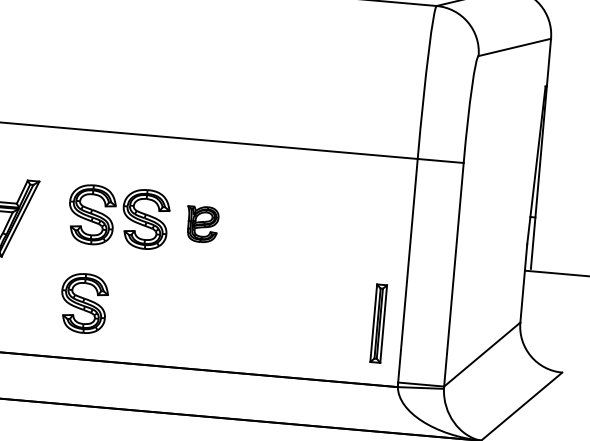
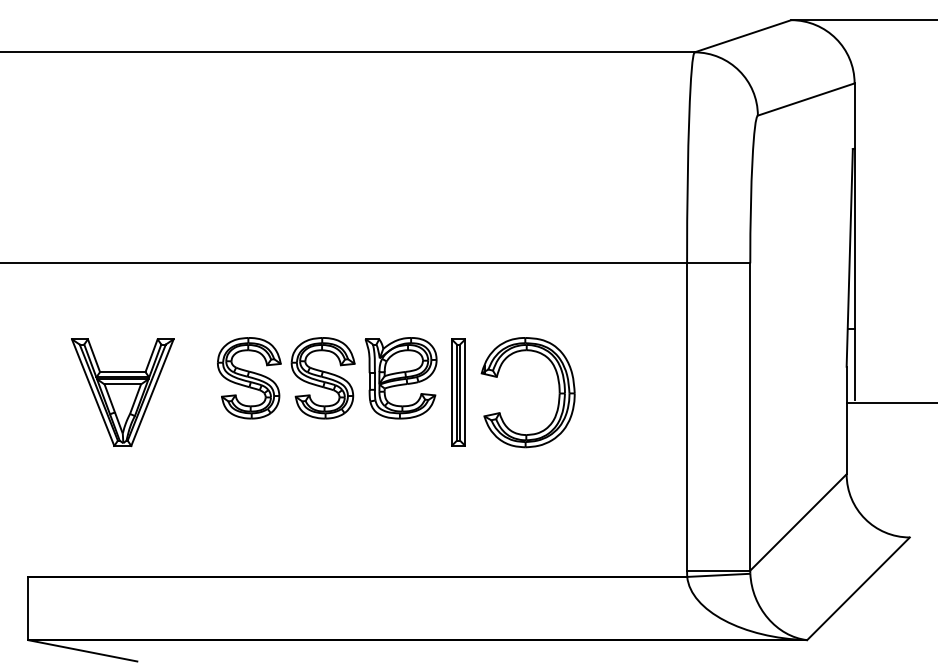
part: (201, 224) -> (400, 378), size x1.67
part: (315, 244) -> (558, 392), added
part: (84, 303) -> (249, 500), removed
part: (378, 323) -> (458, 392), moved

